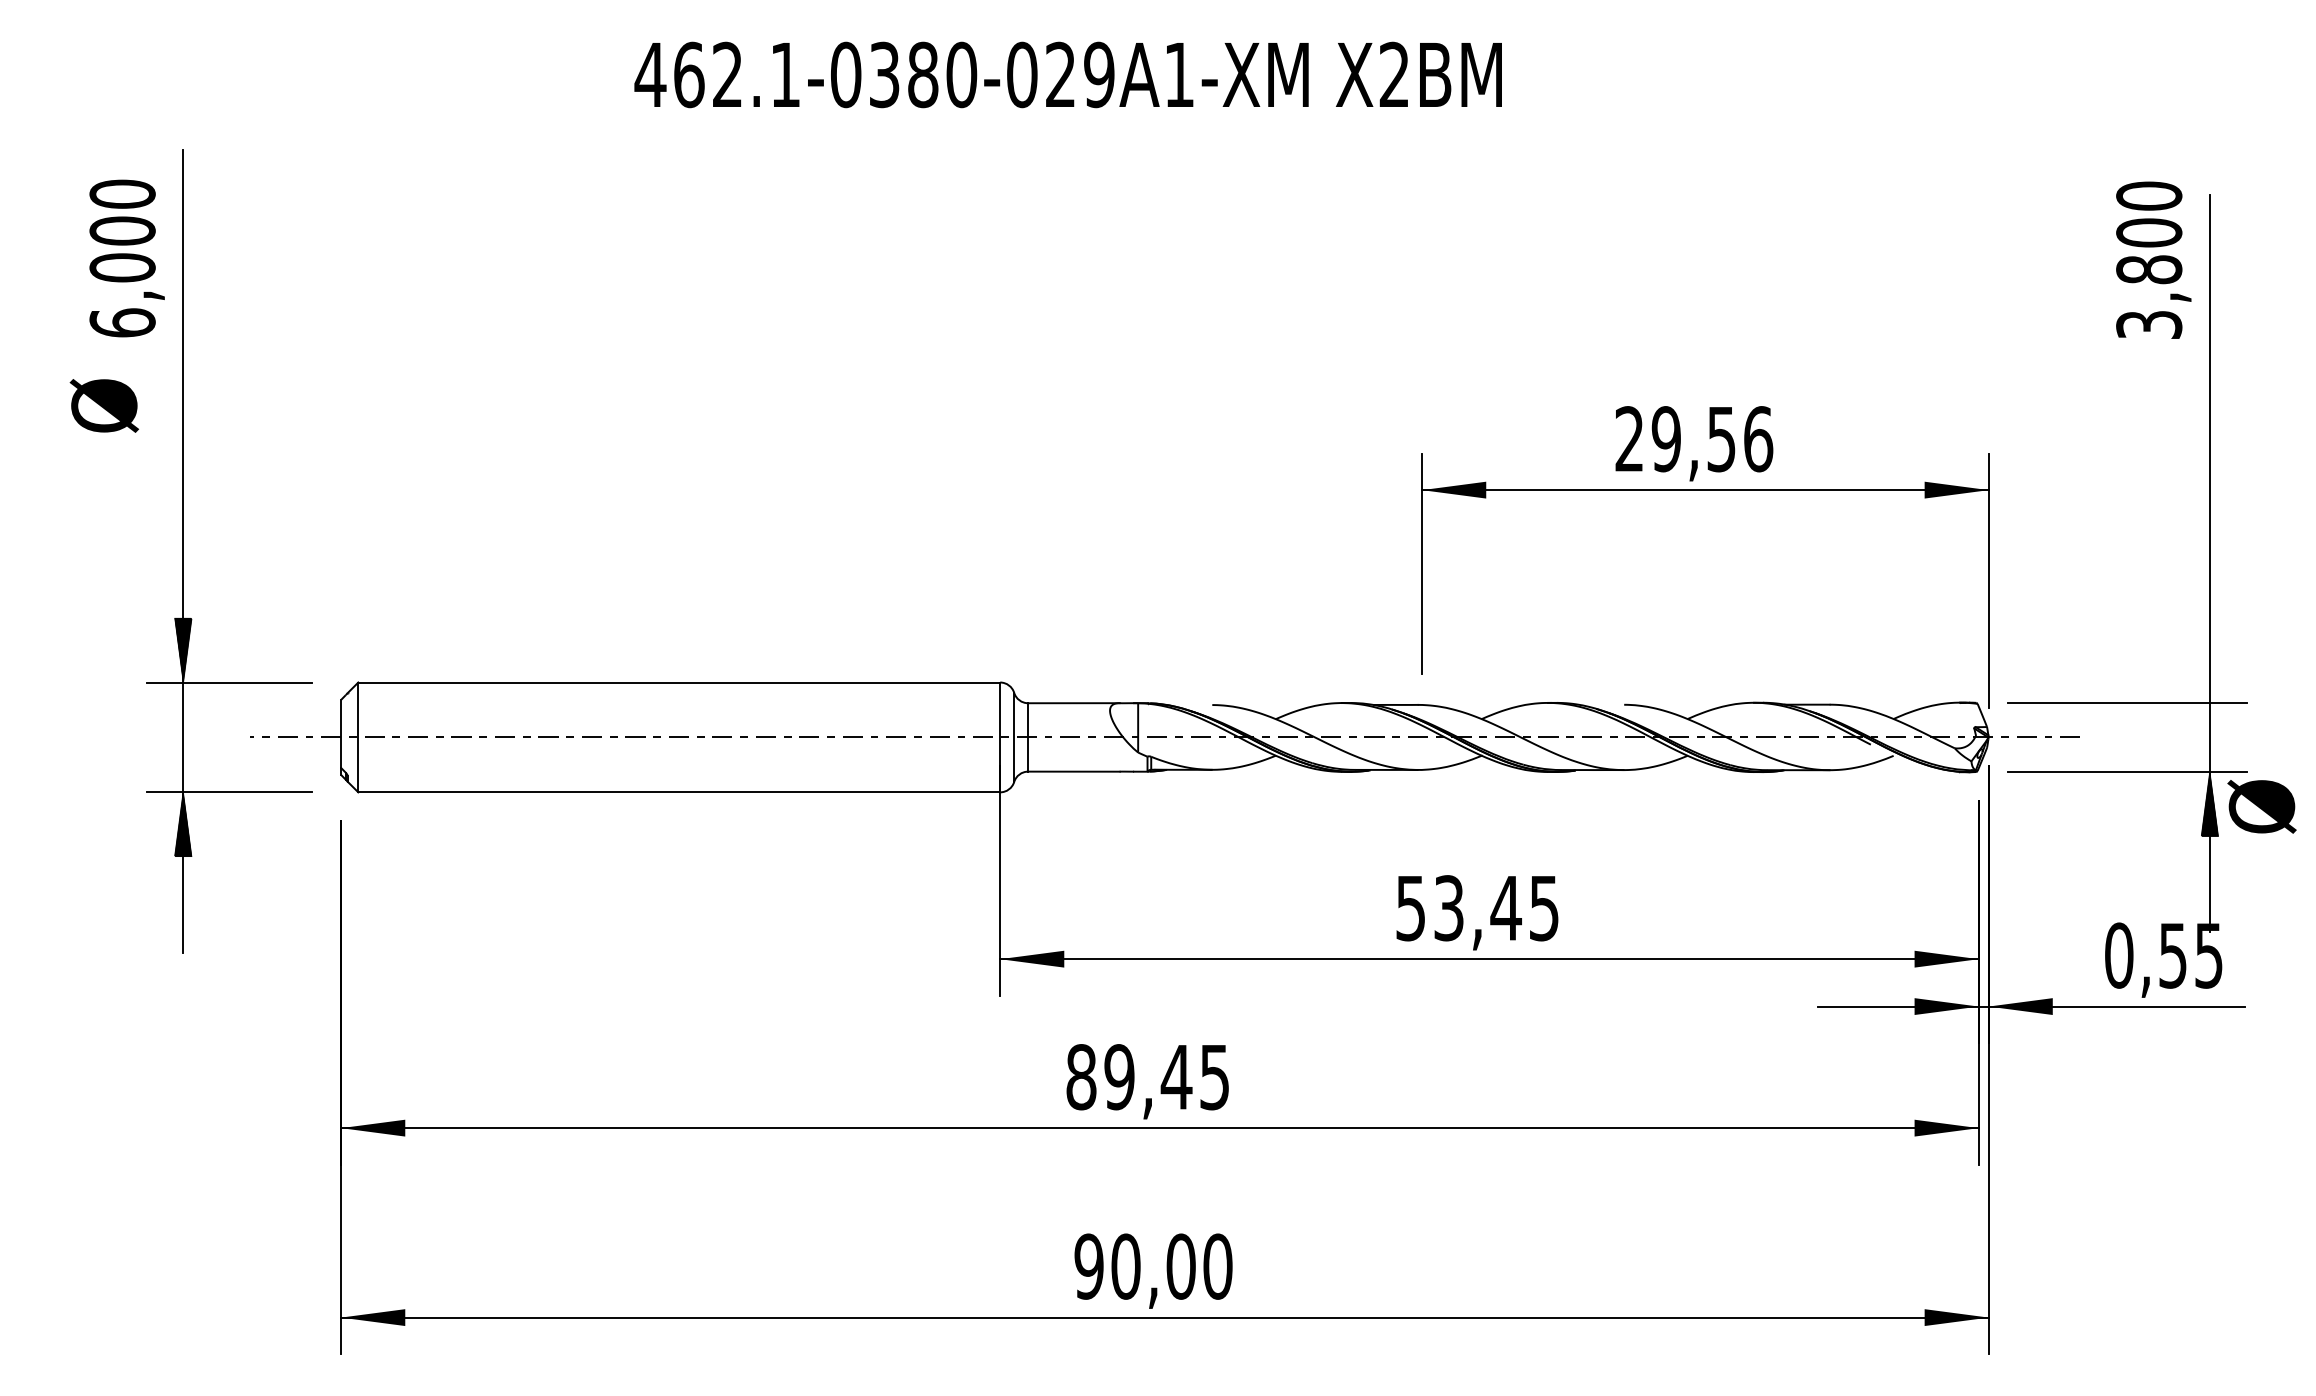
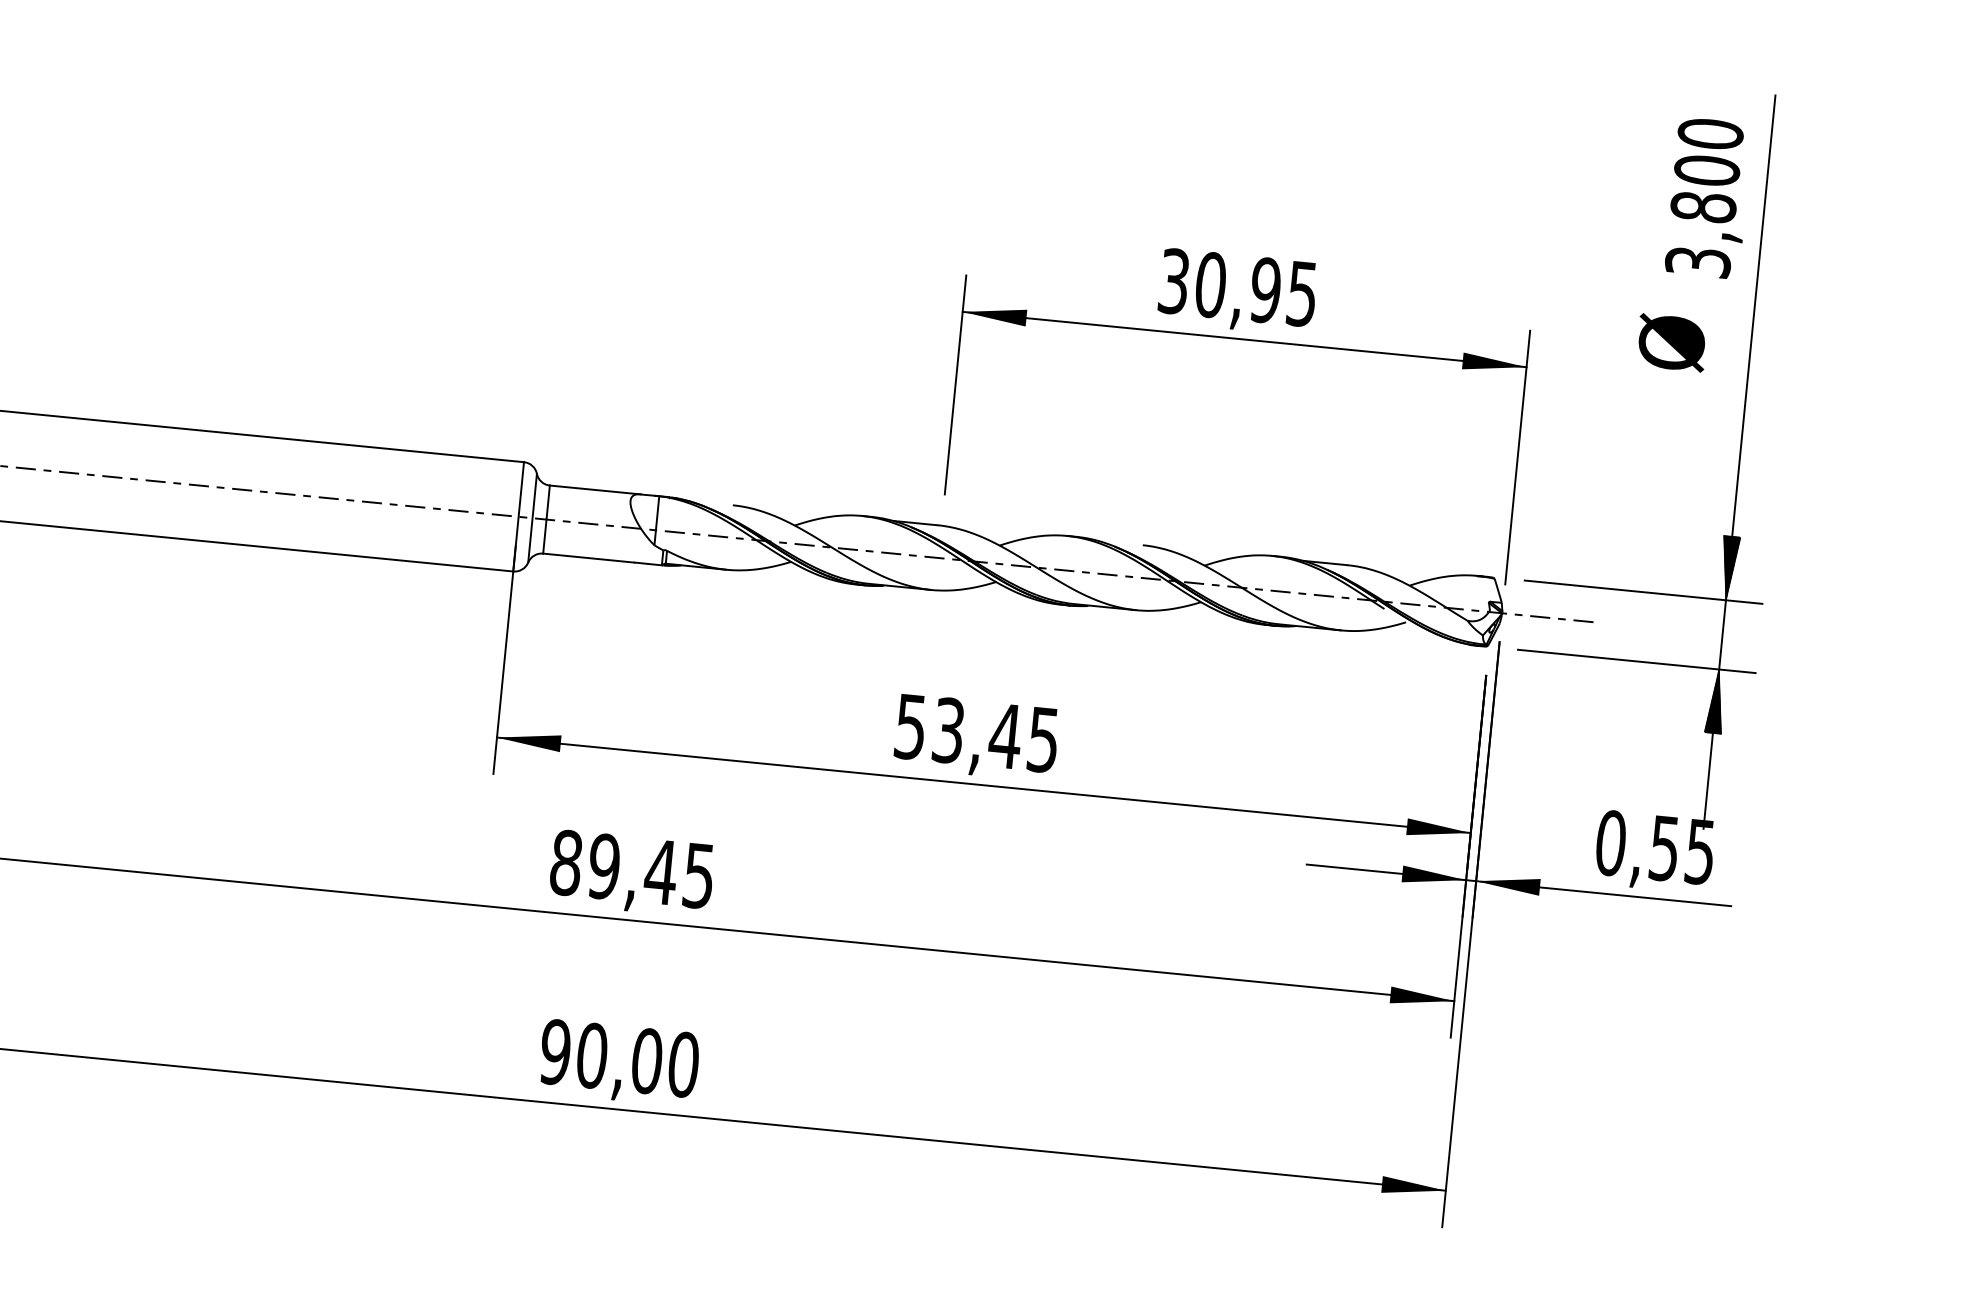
text: (2153, 259) -> (1708, 197), moved
text: (1694, 439) -> (1238, 288), 29,56 -> 30,95
hatch: (2209, 670) -> (1728, 568), added
text: (2261, 806) -> (1671, 342), moved

